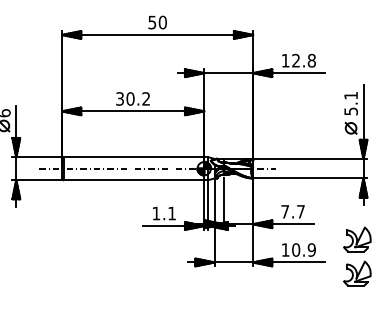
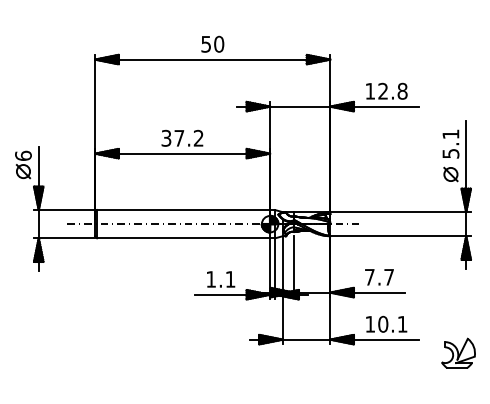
text: (130, 98) -> (179, 137), 30.2 -> 37.2
part: (357, 238) -> (458, 310), removed
text: (311, 249) -> (402, 323), 10.9 -> 10.1

